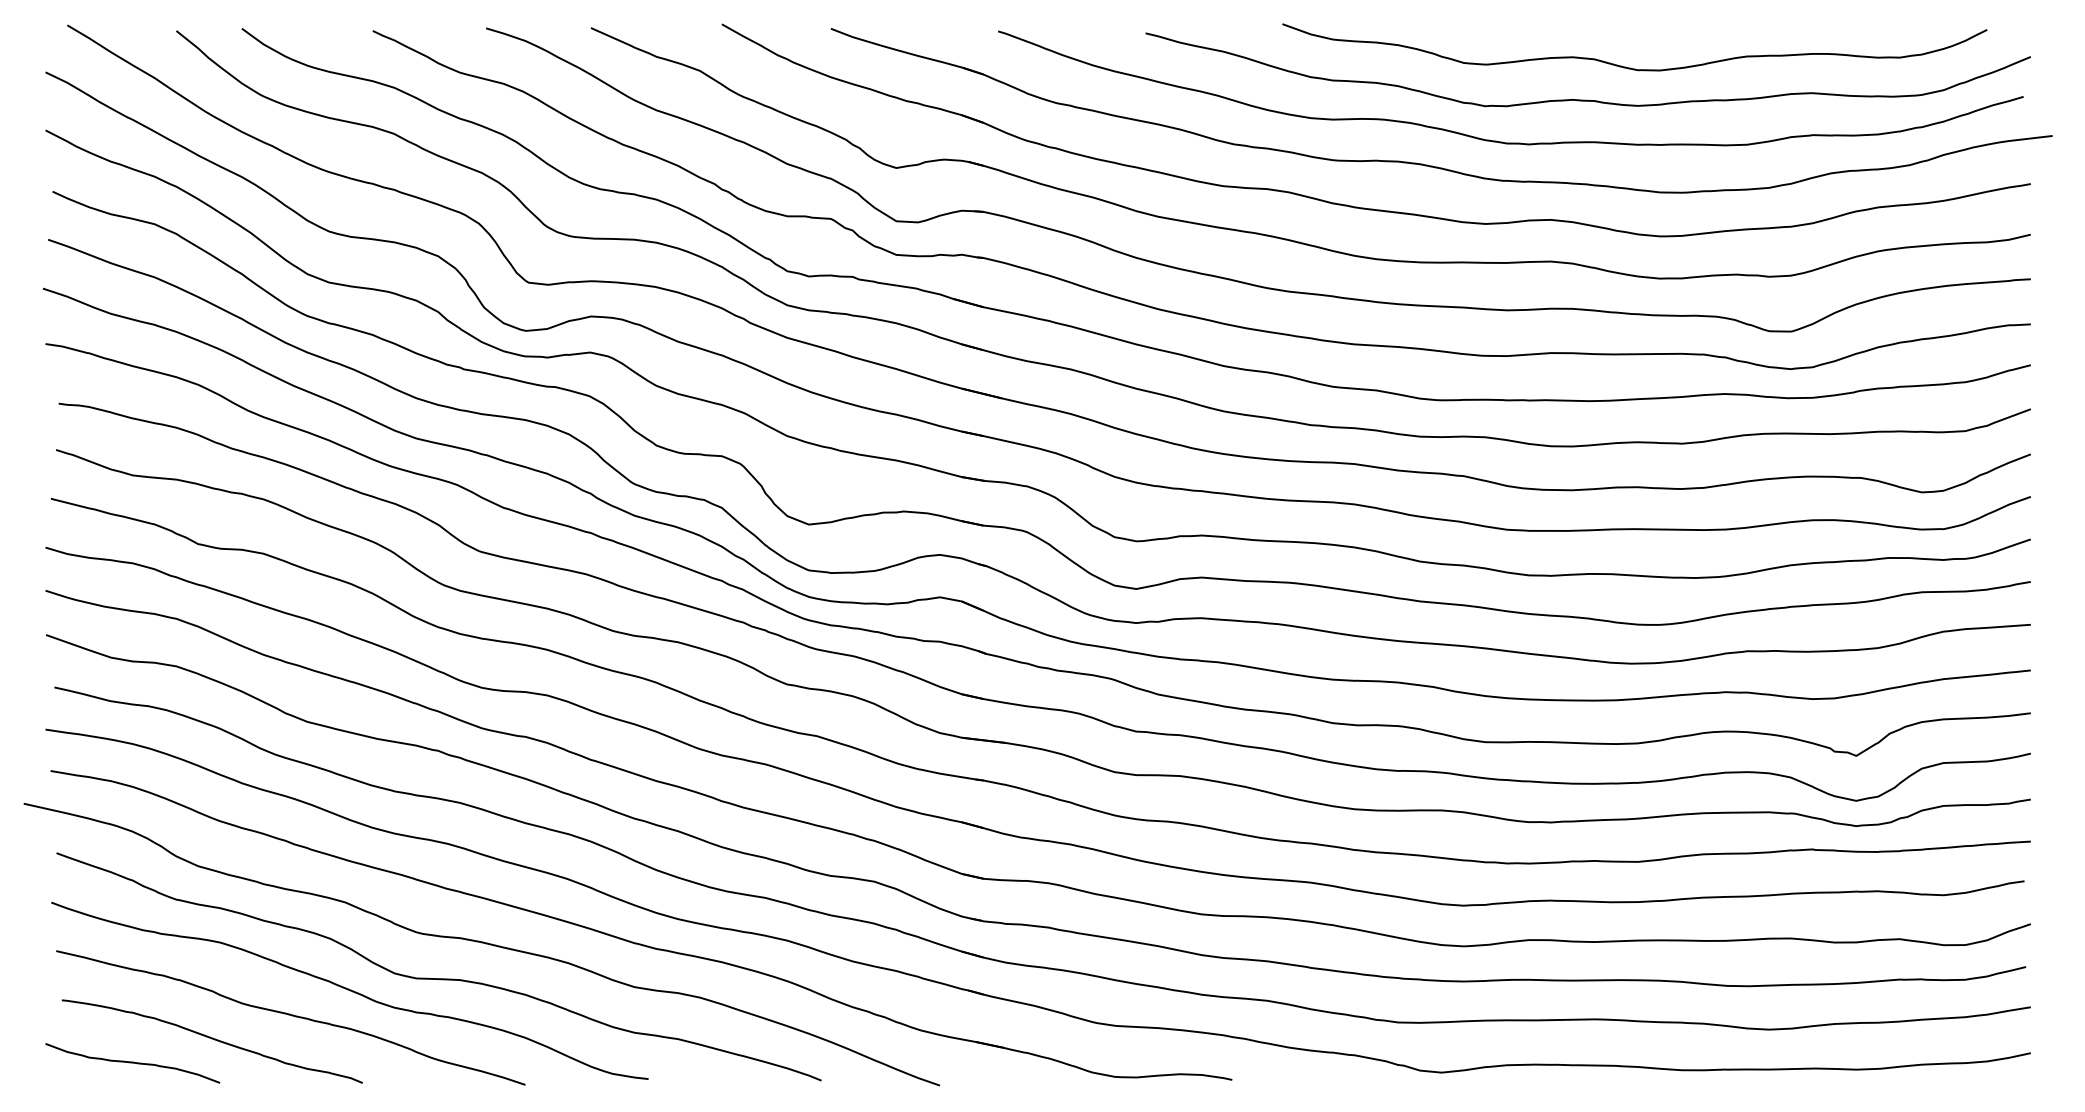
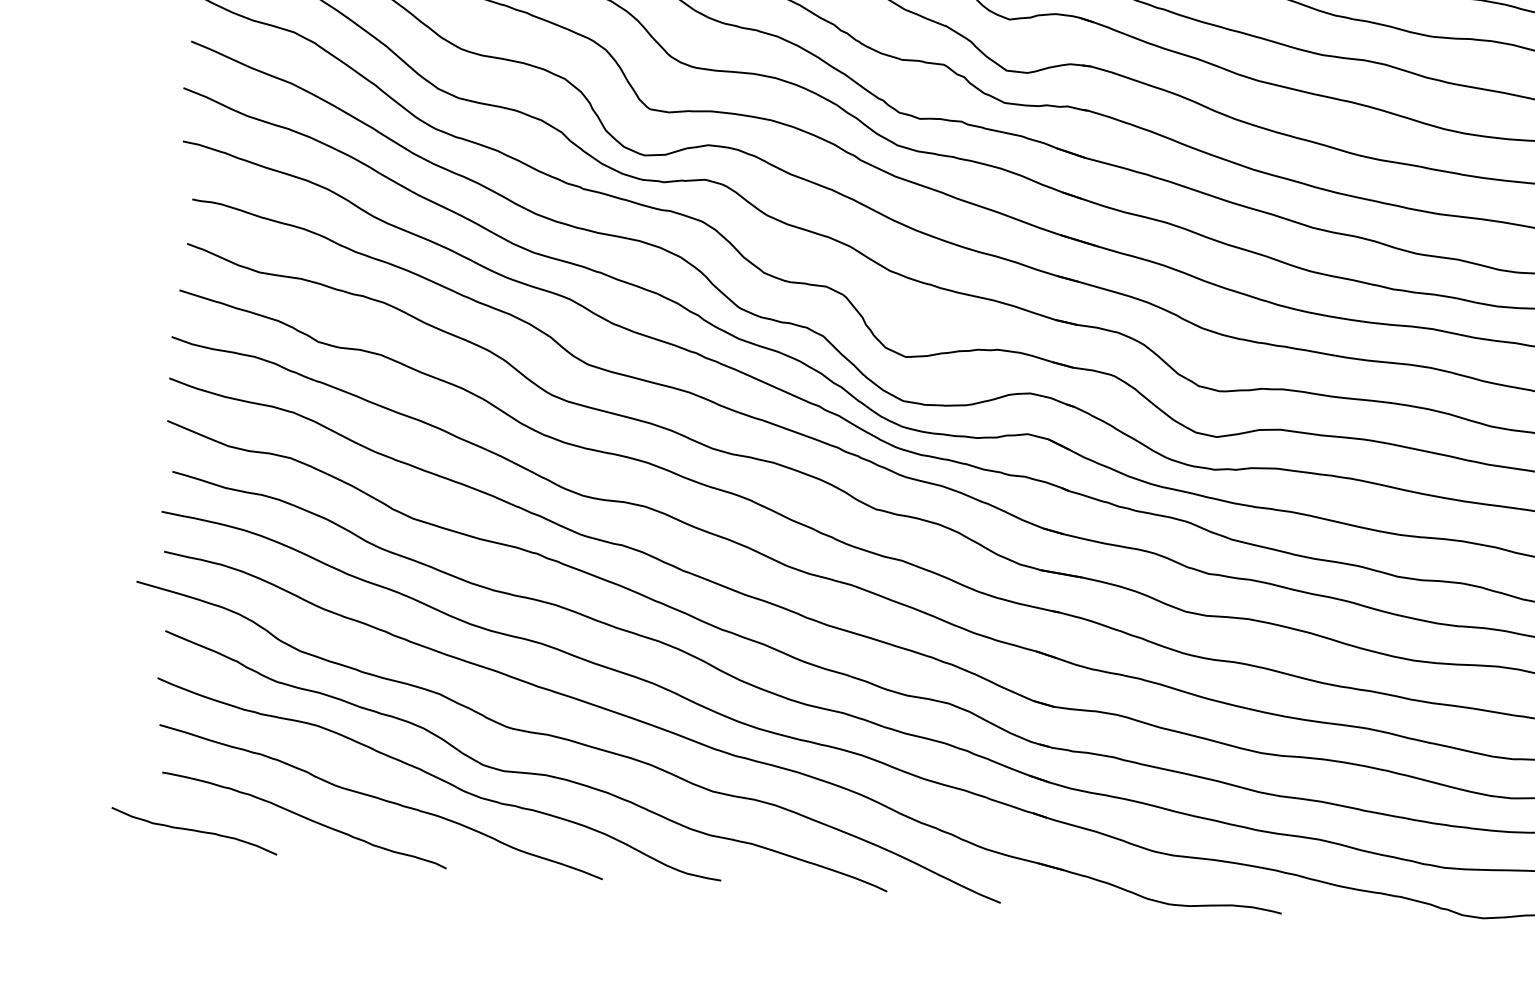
curve: (132, 1063) -> (194, 831), moved

